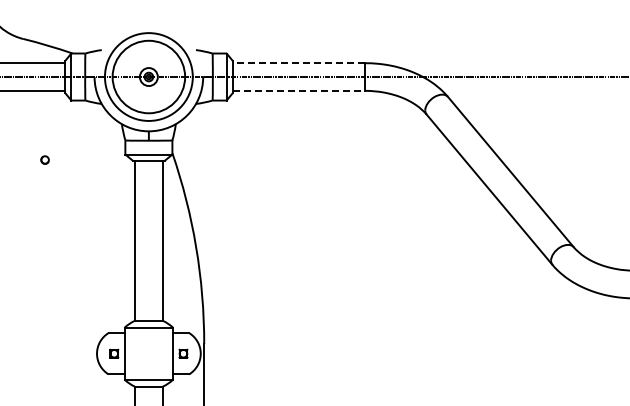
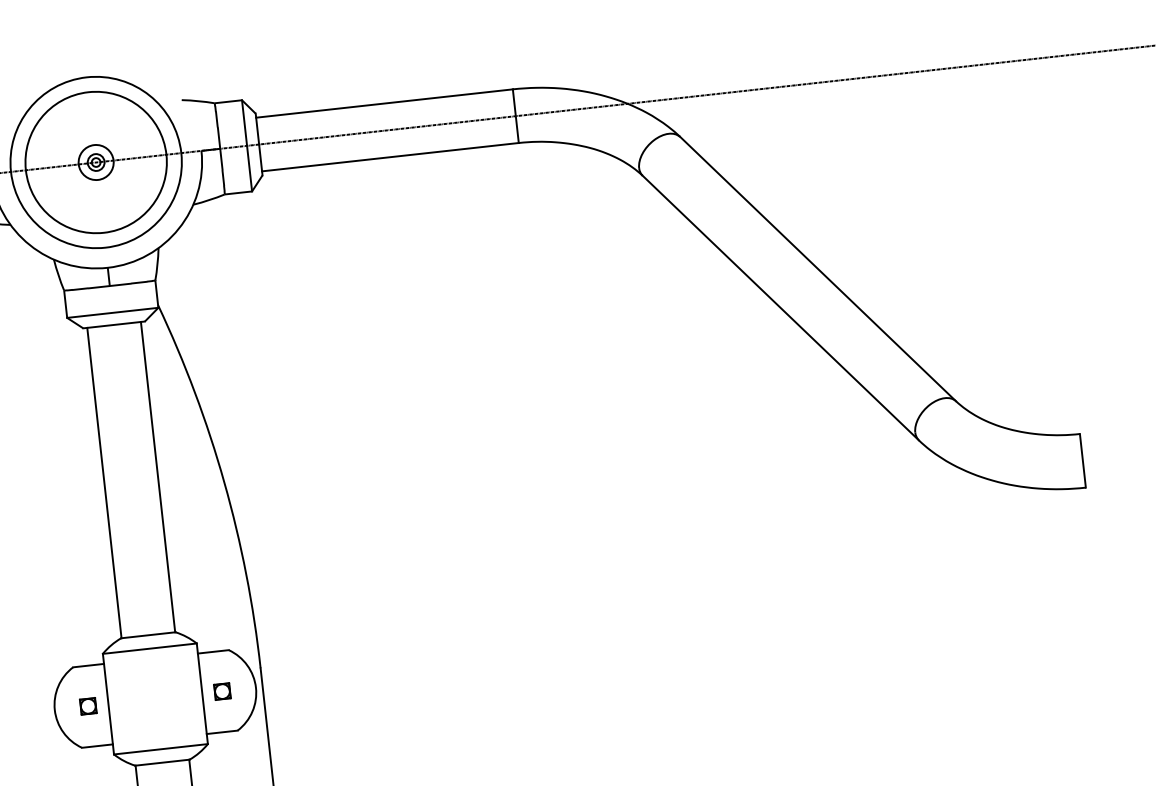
line: (298, 63) -> (383, 104), dashed -> solid
line: (299, 90) -> (391, 156), dashed -> solid

